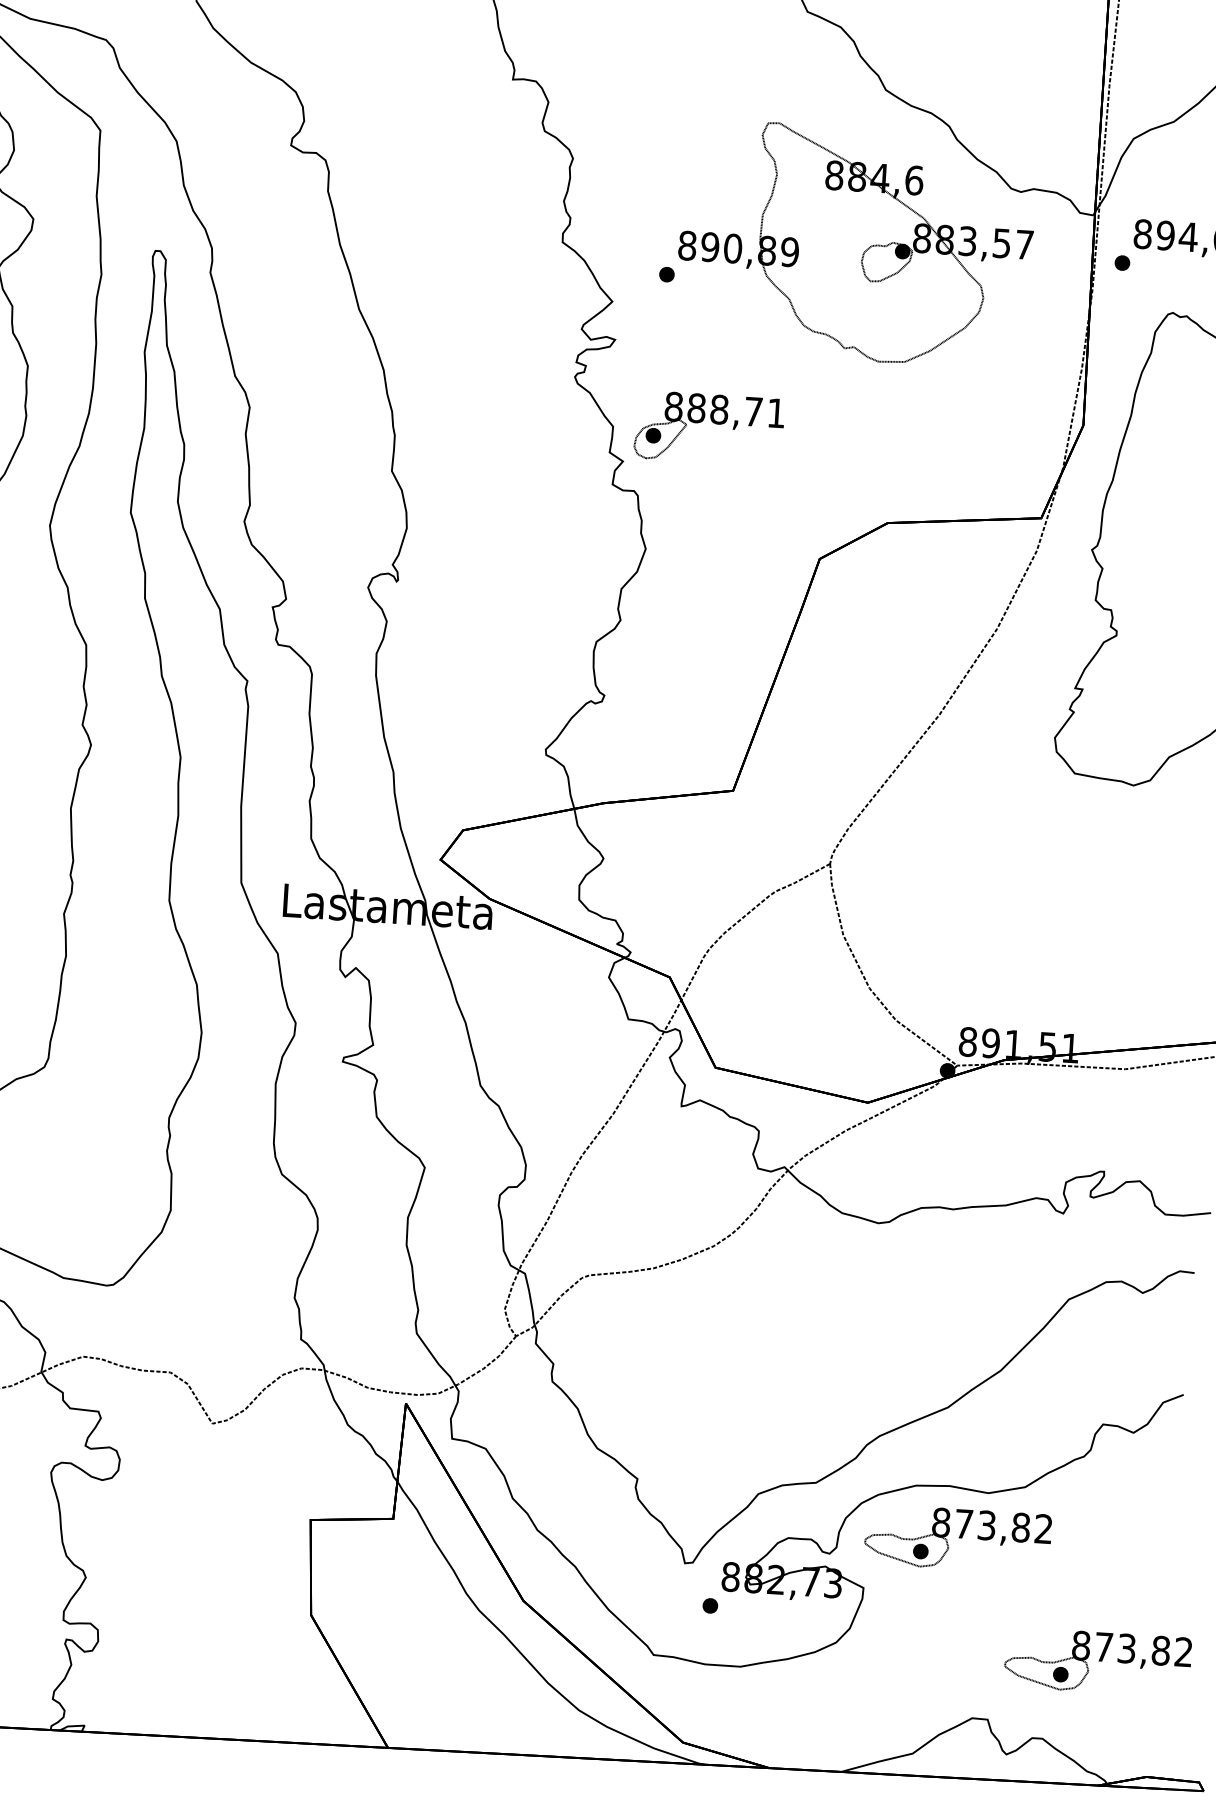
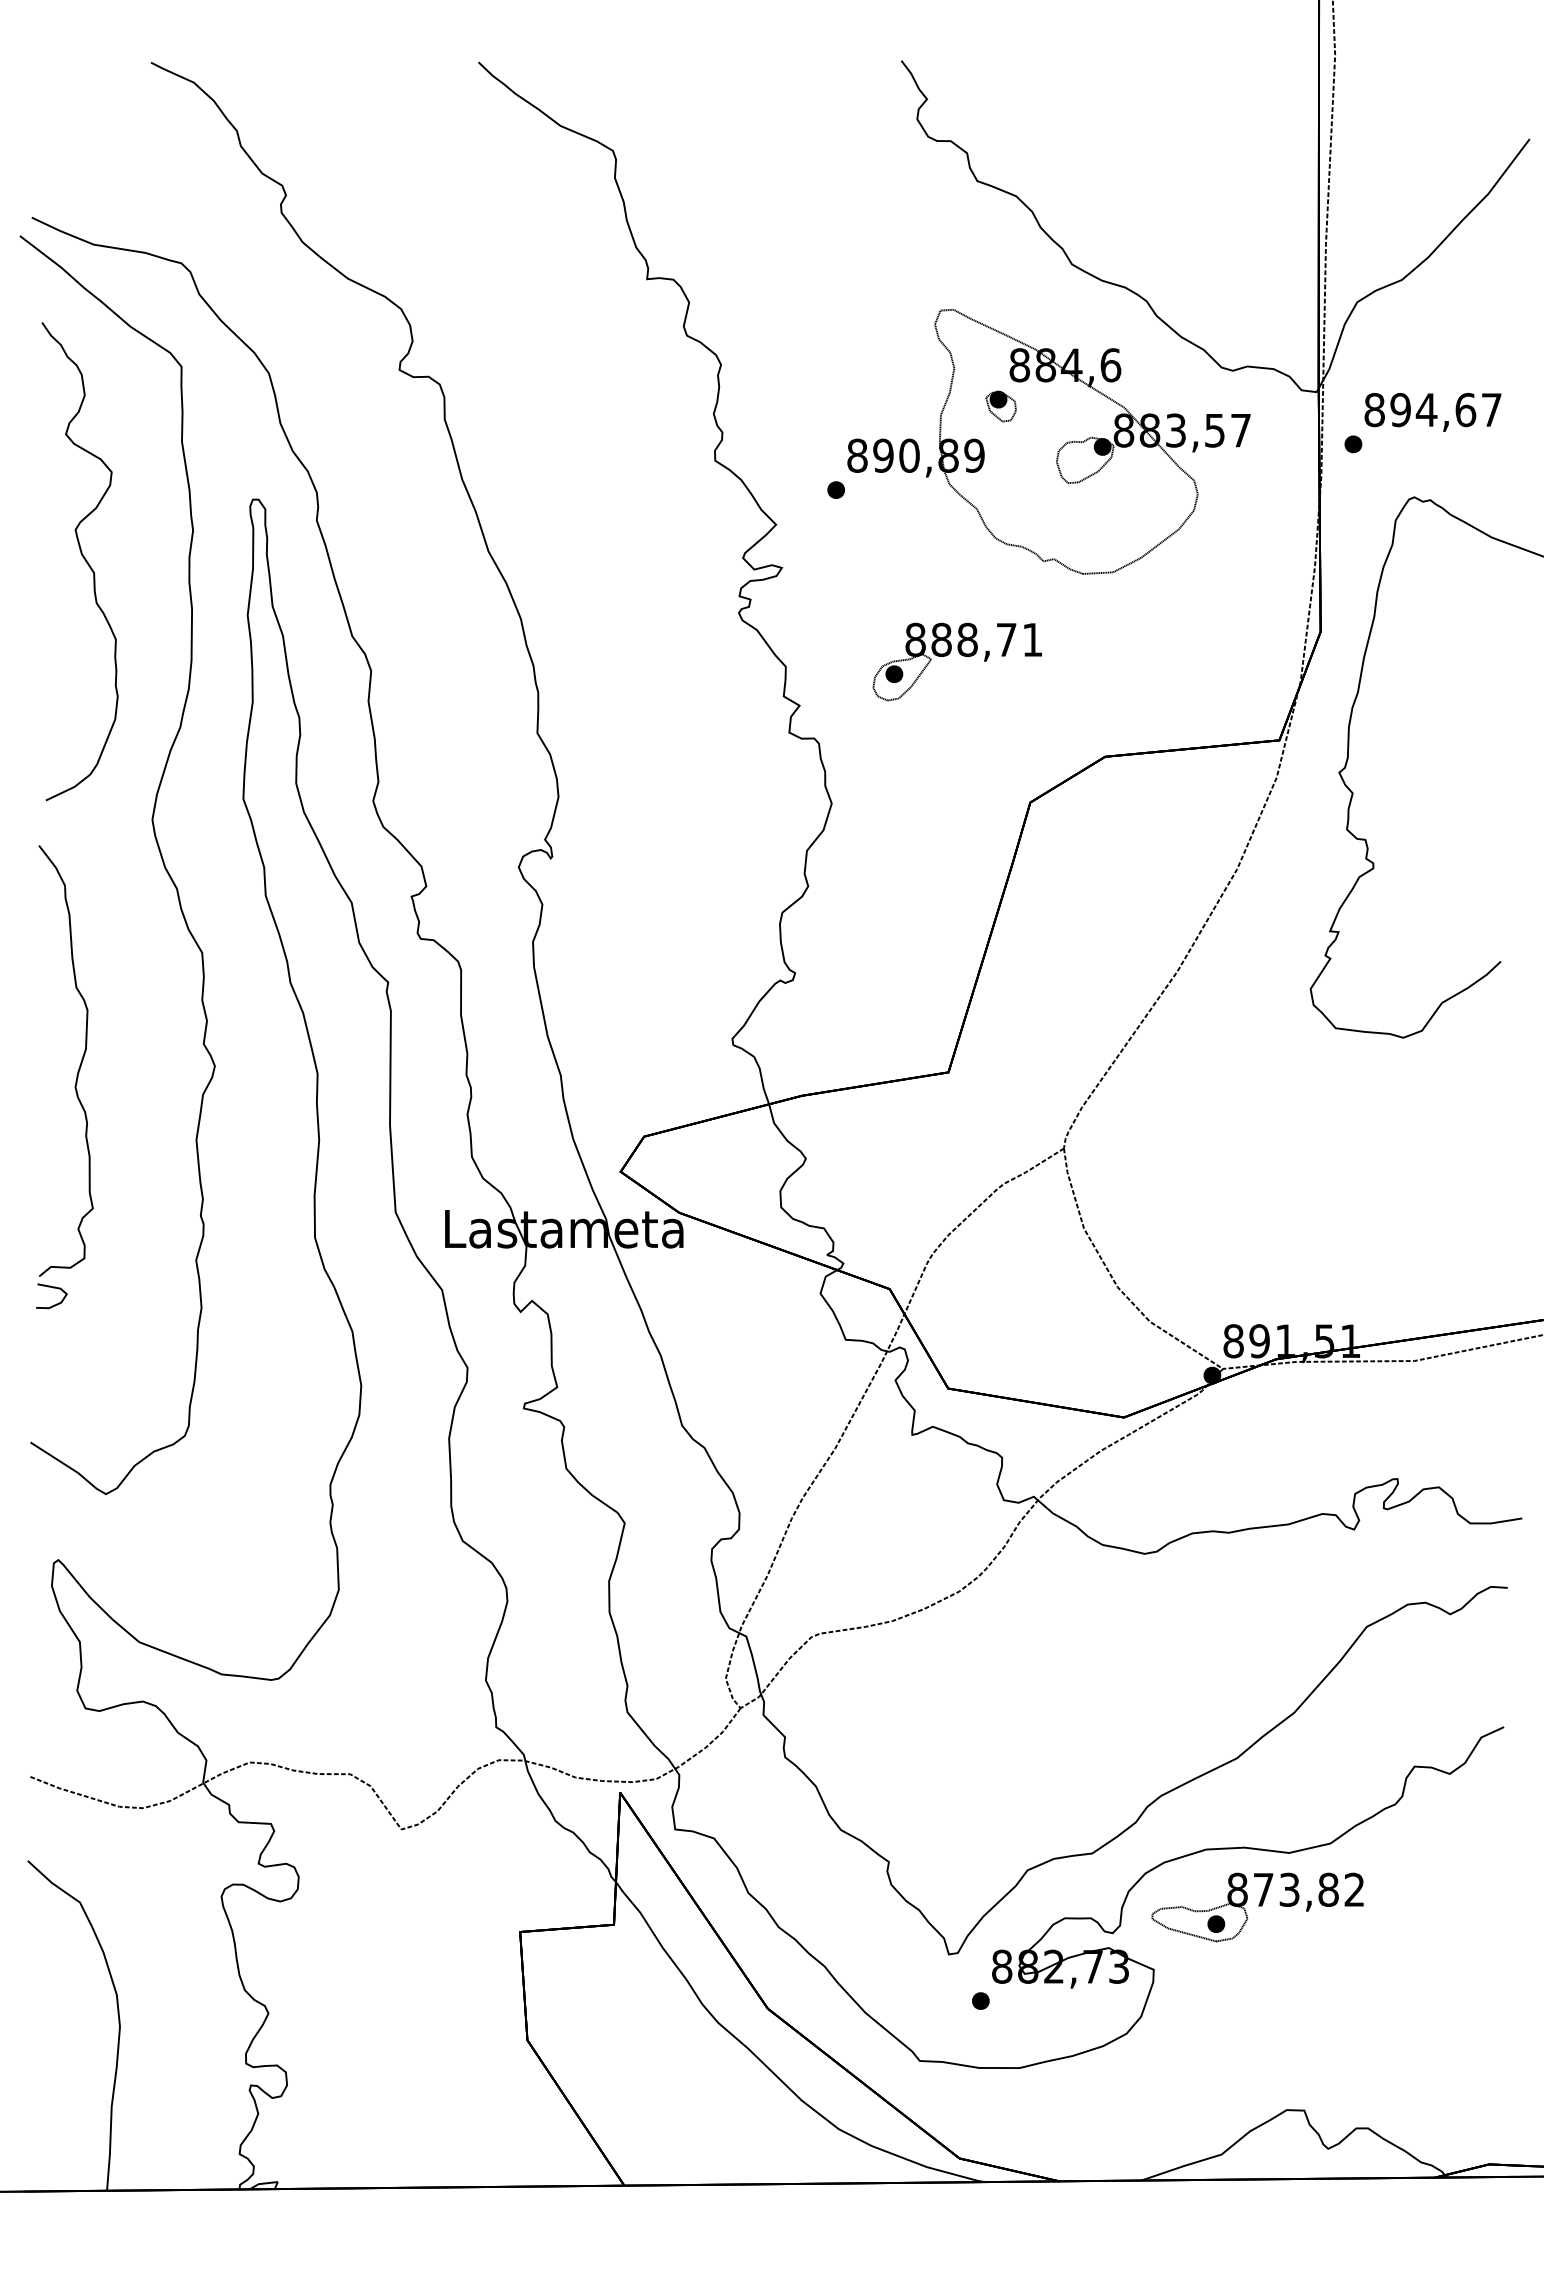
part: (815, 210) -> (1000, 406), added
part: (713, 423) -> (961, 655), moved
part: (1097, 1662) -> (1425, 2037), removed

